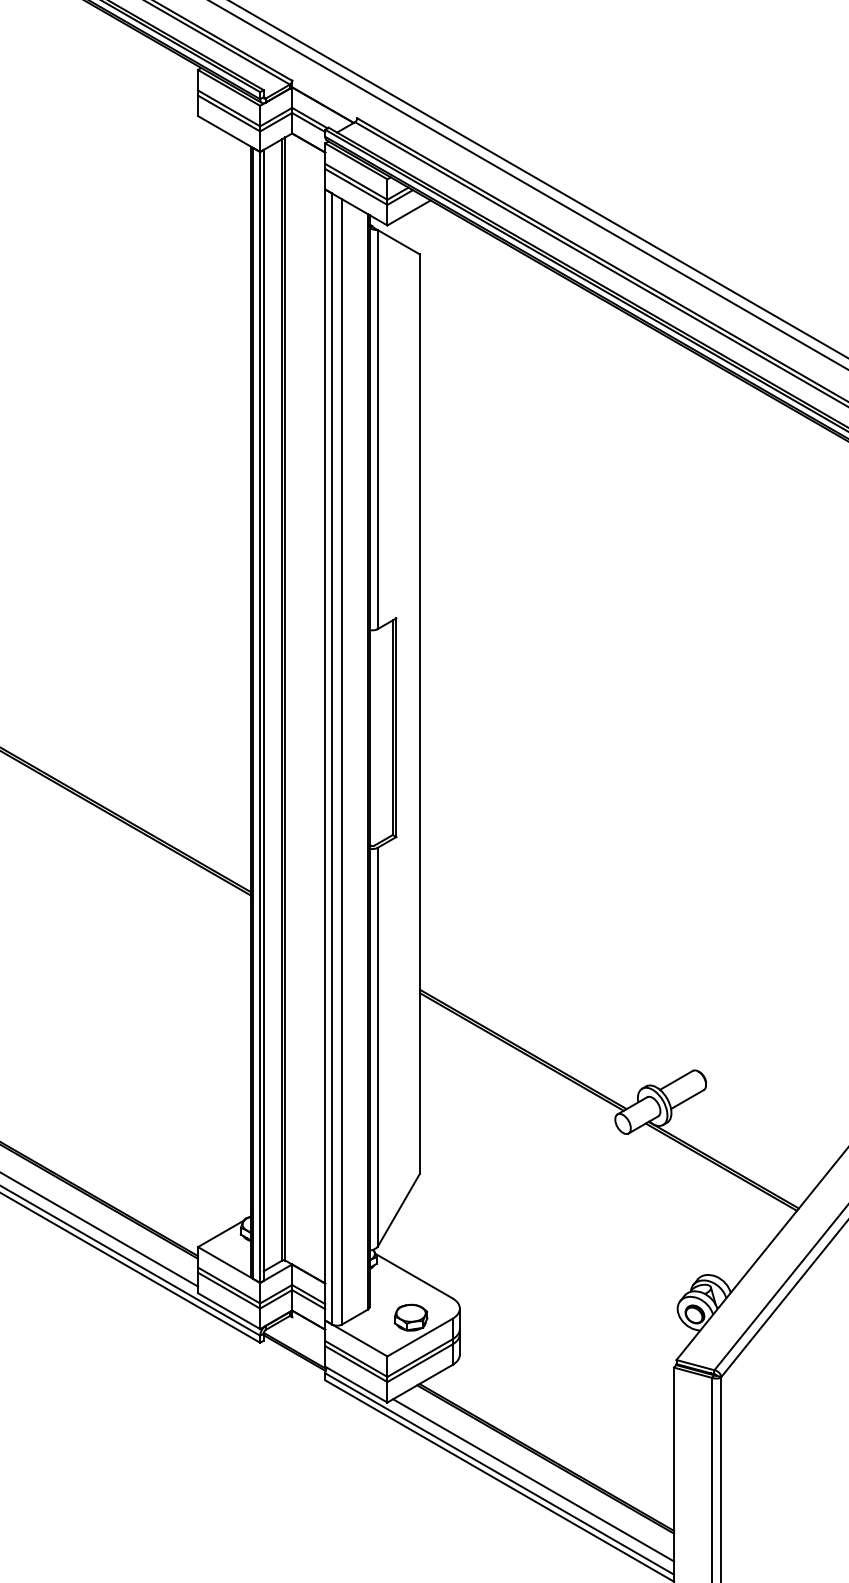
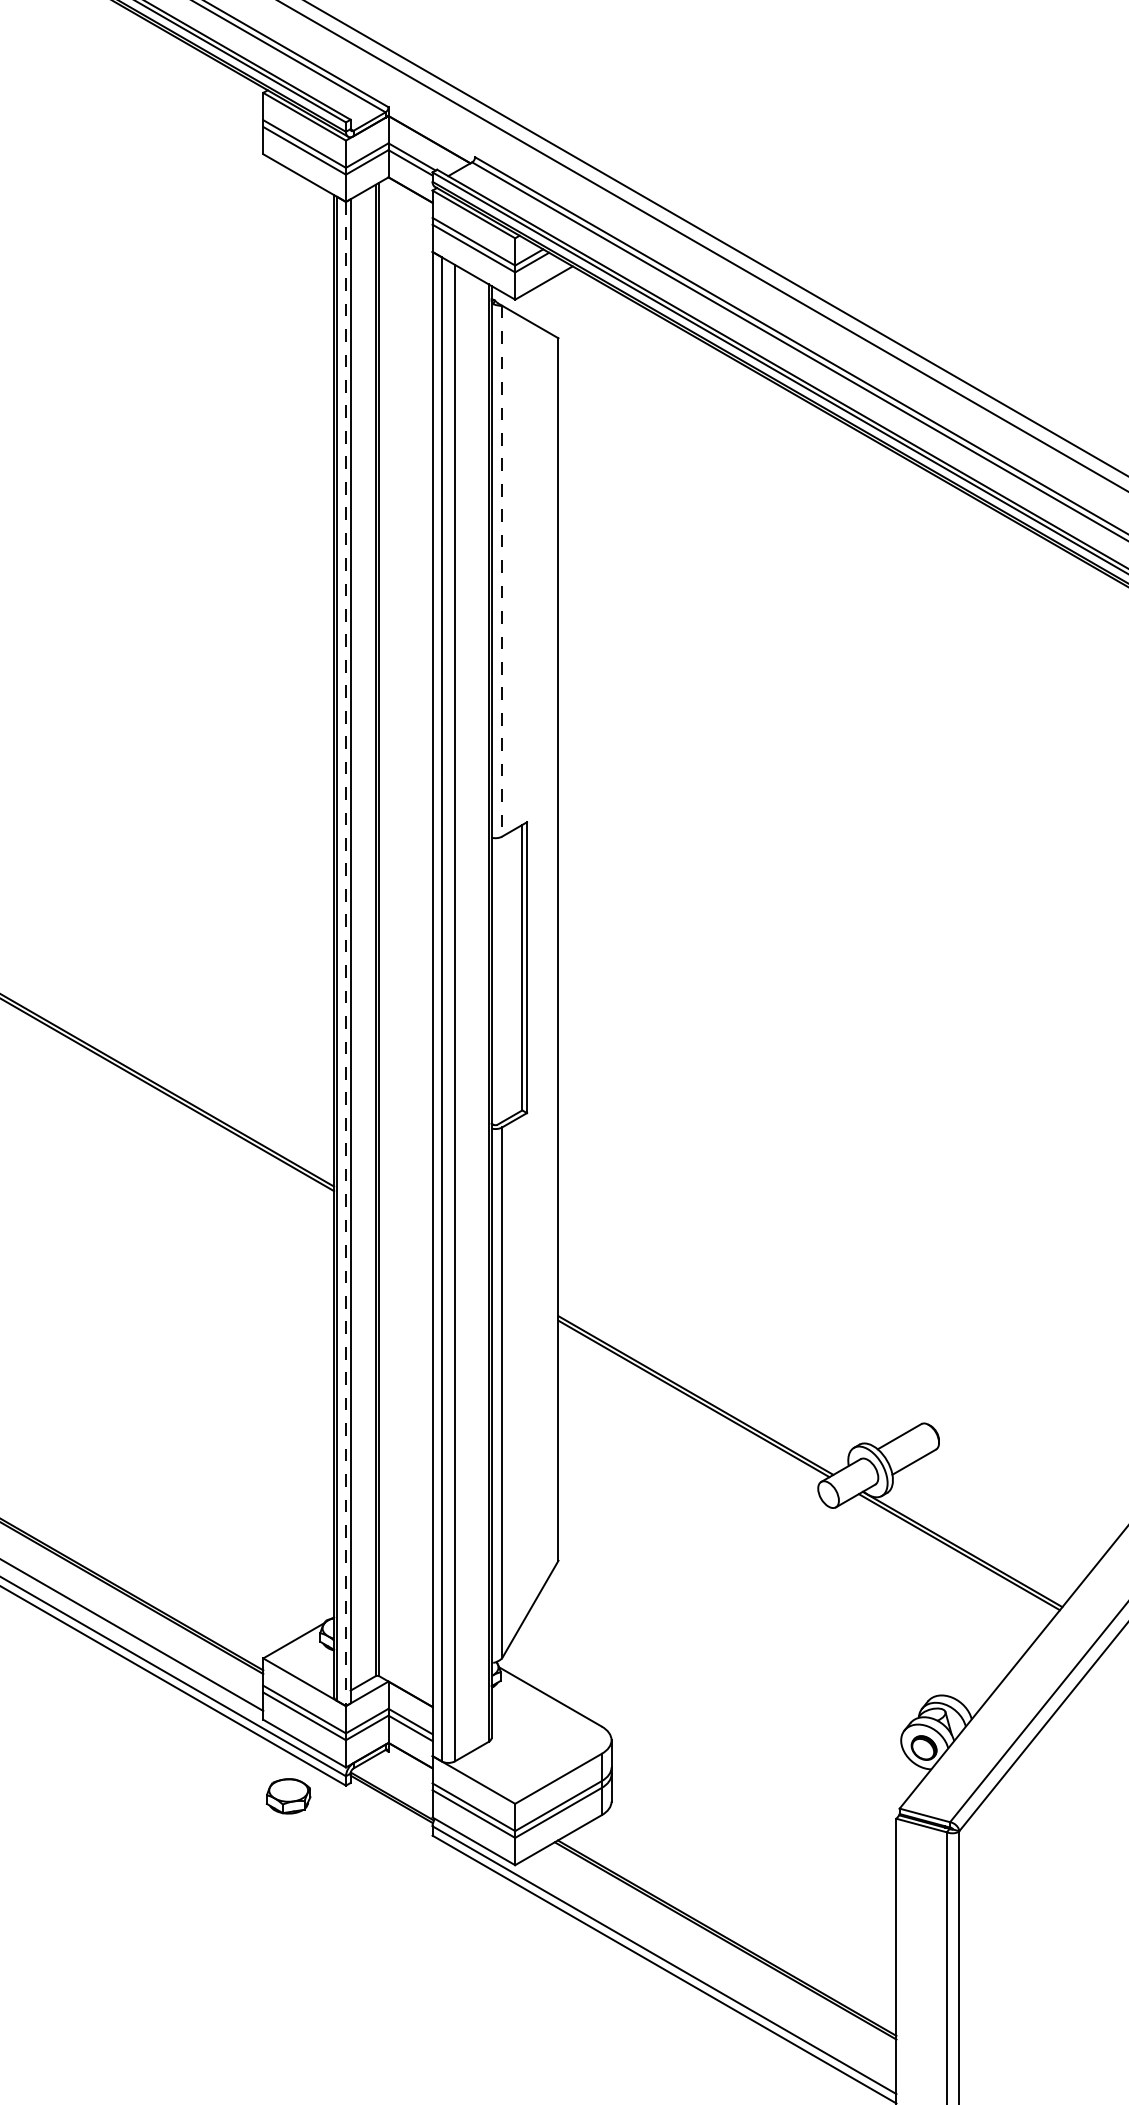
line: (377, 429) -> (502, 571), solid -> dashed
line: (259, 717) -> (345, 954), solid -> dashed
part: (410, 1317) -> (288, 1796), moved
line: (533, 1480) -> (709, 1968), removed

